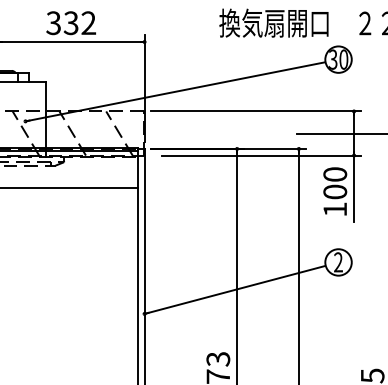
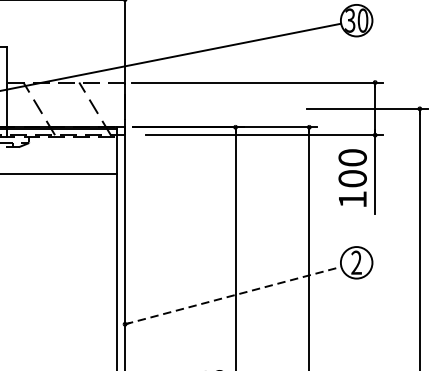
line: (235, 289) -> (233, 295), solid -> dashed

